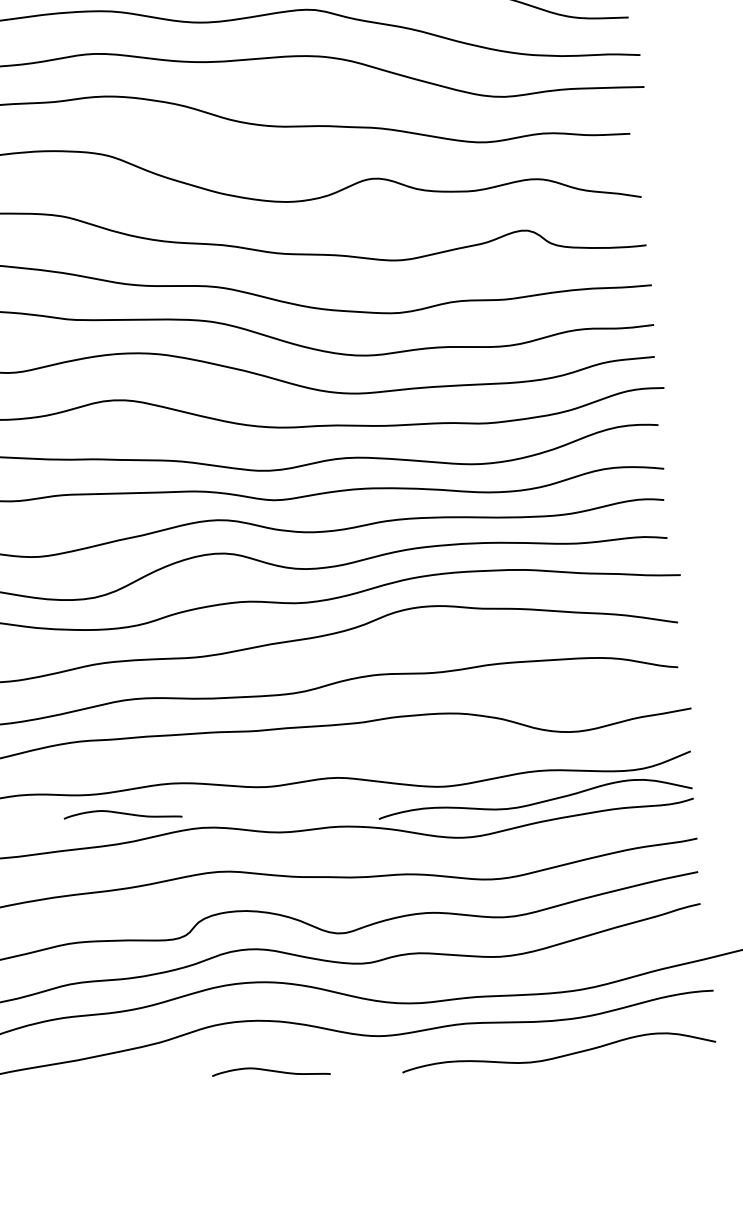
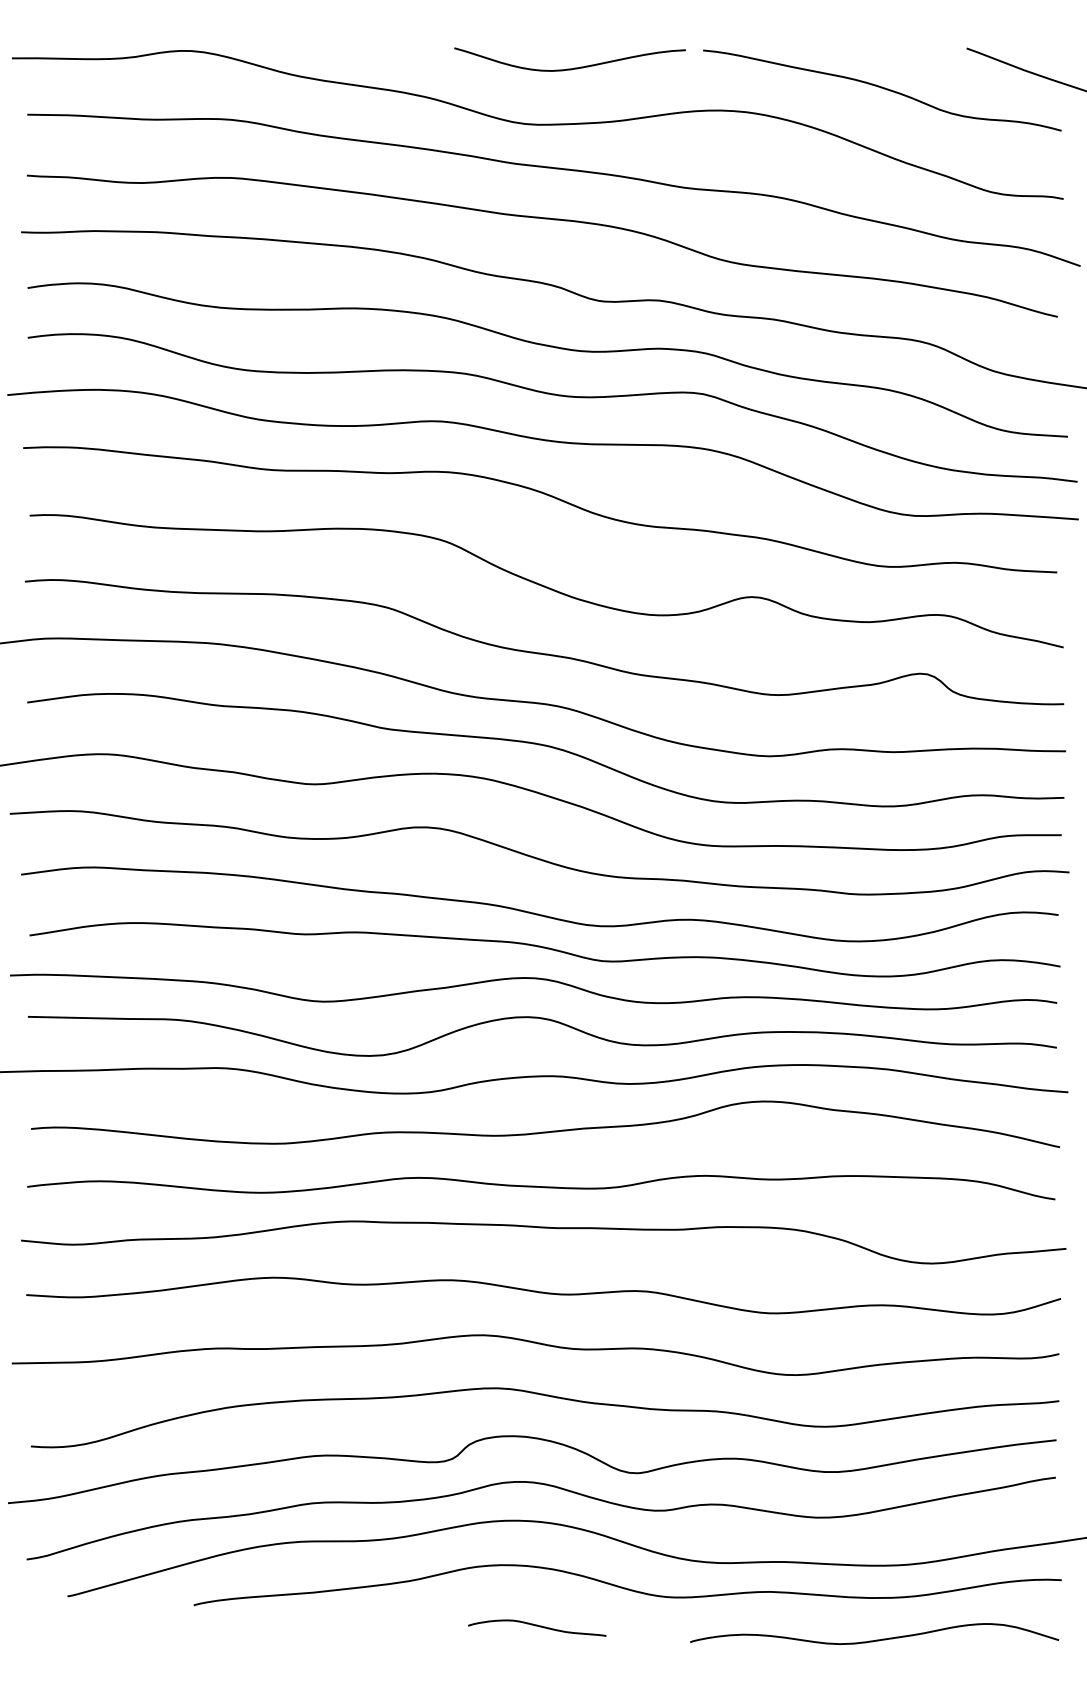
curve: (536, 802) -> (875, 1341), removed
curve: (123, 814) -> (392, 1310), removed

